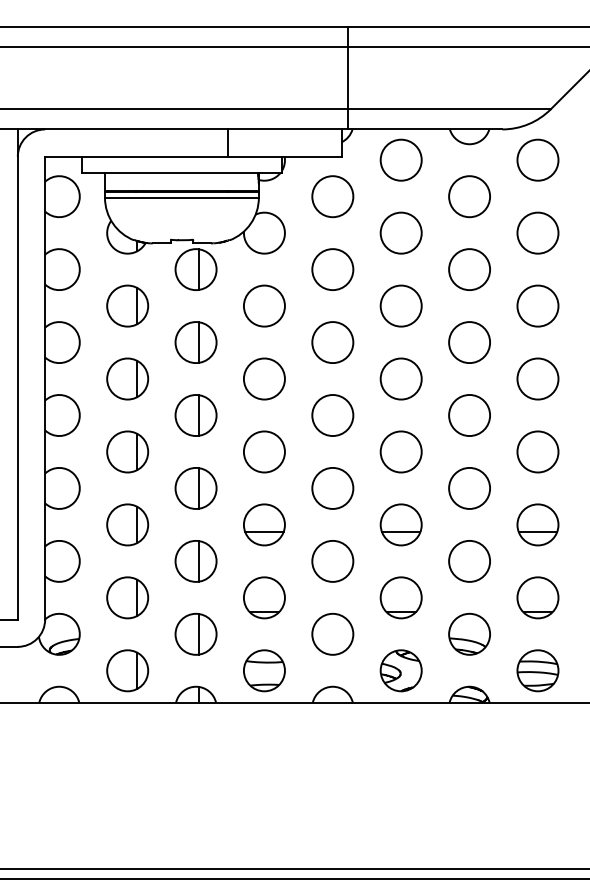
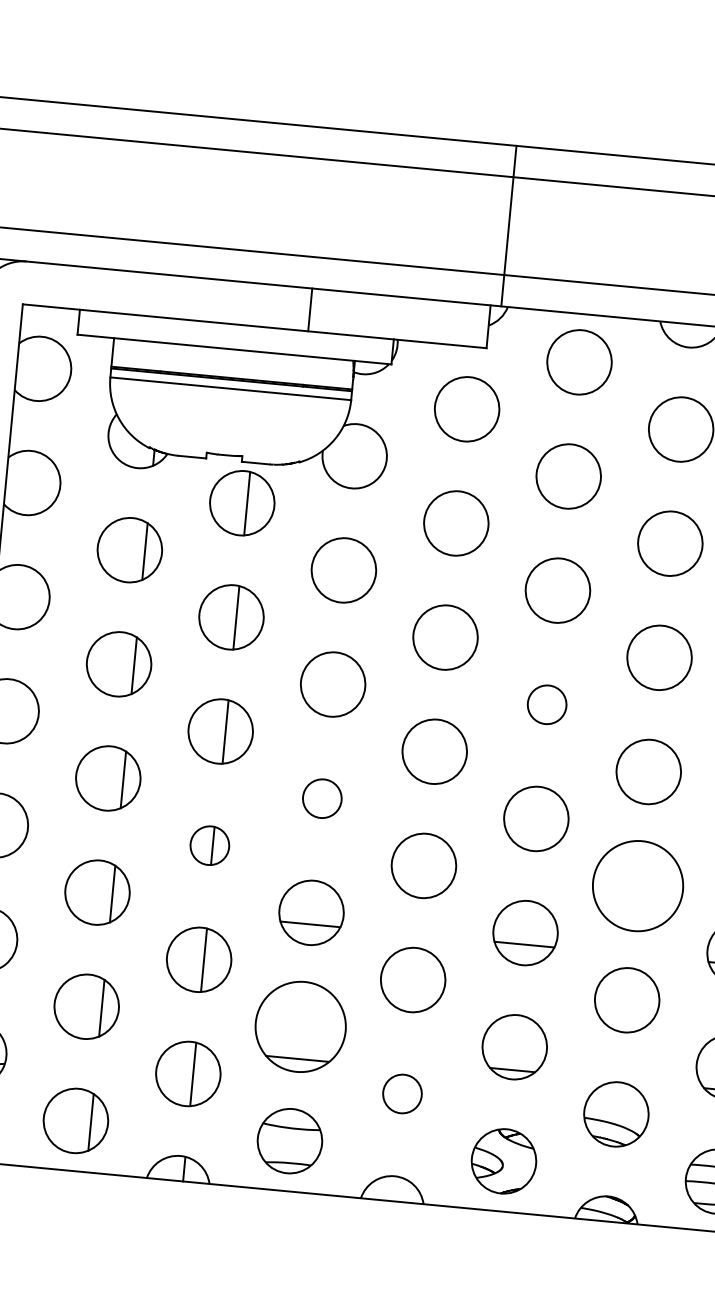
circle: (400, 378) -> (546, 703), size x0.6
circle: (263, 451) -> (320, 797), size x0.6
part: (195, 488) -> (209, 845), size x0.6
circle: (469, 488) -> (637, 886), size x1.4
part: (264, 597) -> (300, 1026), size x1.4
circle: (332, 633) -> (401, 1092), size x0.6

